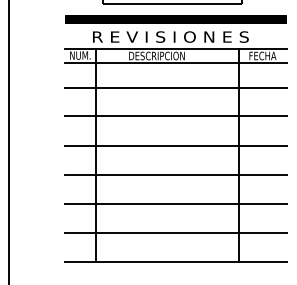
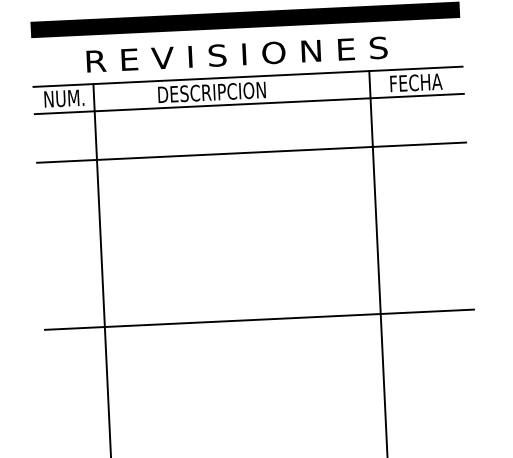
line: (175, 116) -> (253, 207), removed
line: (175, 145) -> (255, 263), removed
line: (175, 204) -> (261, 377), removed
line: (175, 233) -> (263, 432), removed

